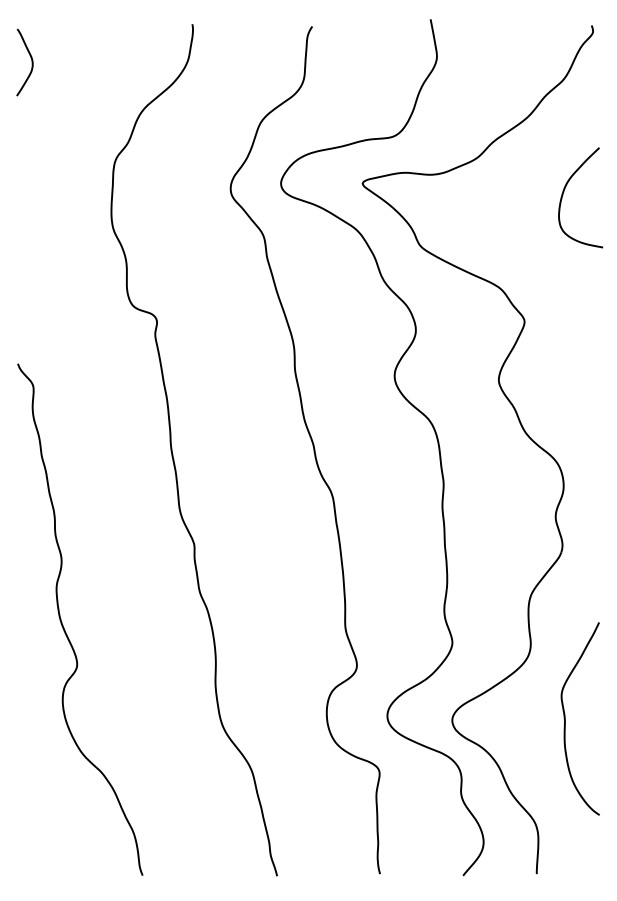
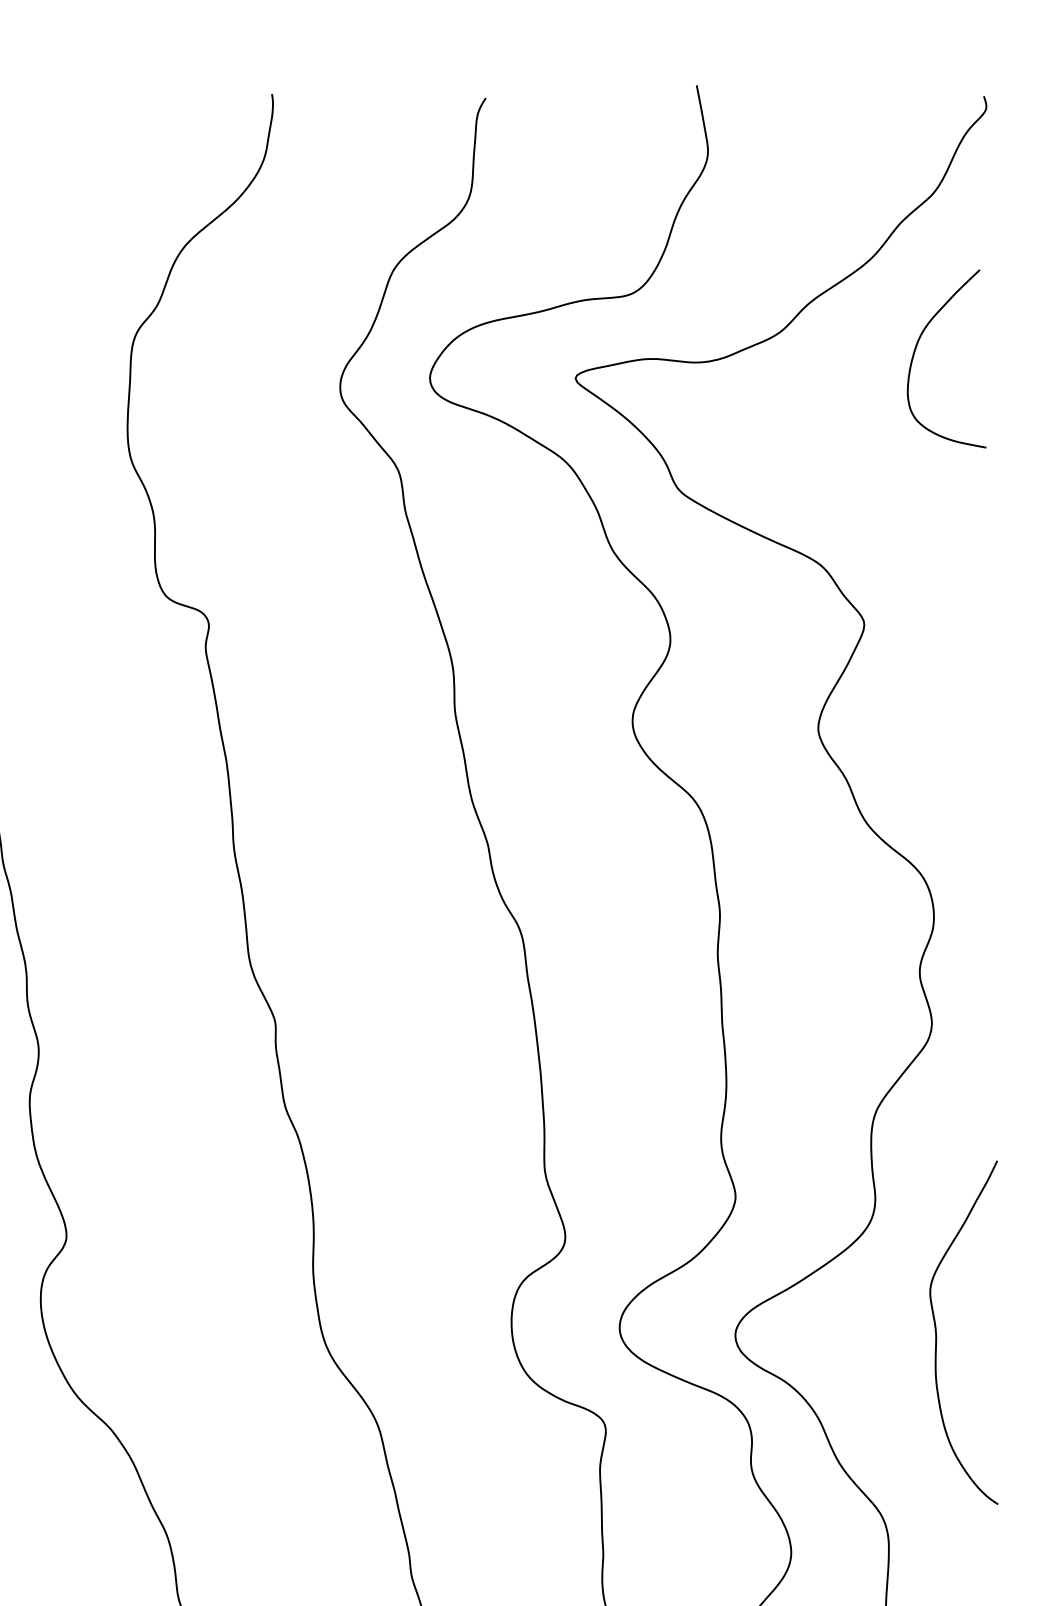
curve: (564, 192) -> (917, 349), moved

